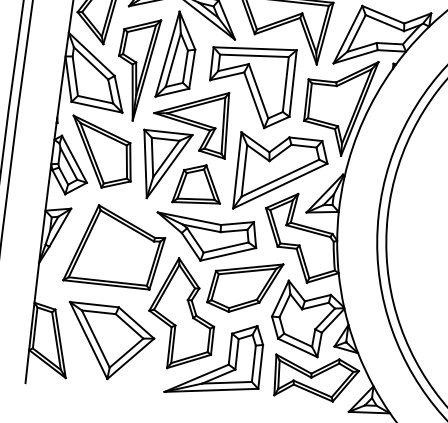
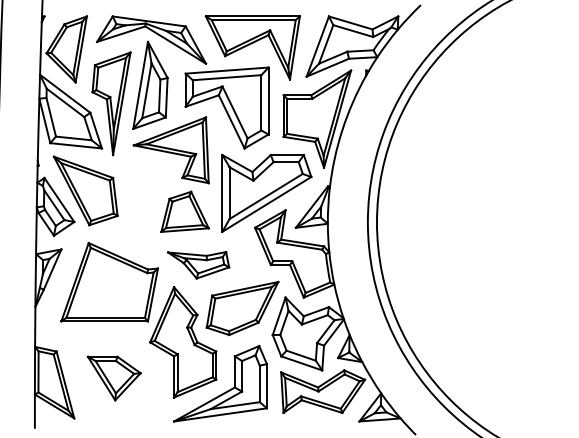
part: (164, 165) -> (149, 196), removed
part: (205, 239) -> (198, 265), size x0.6
part: (109, 342) -> (114, 378), size x0.6

